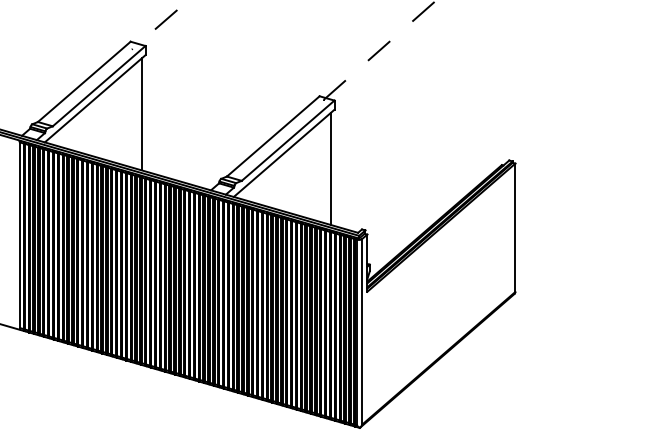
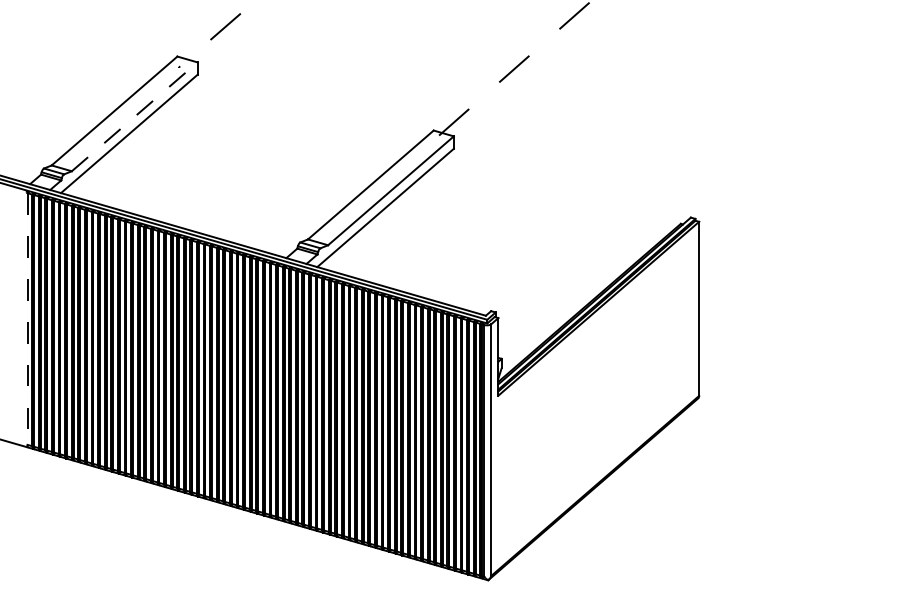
line: (99, 85) -> (135, 116), solid -> dashed
line: (141, 113) -> (192, 154), removed
line: (331, 168) -> (449, 228), removed
line: (20, 235) -> (27, 319), solid -> dashed

